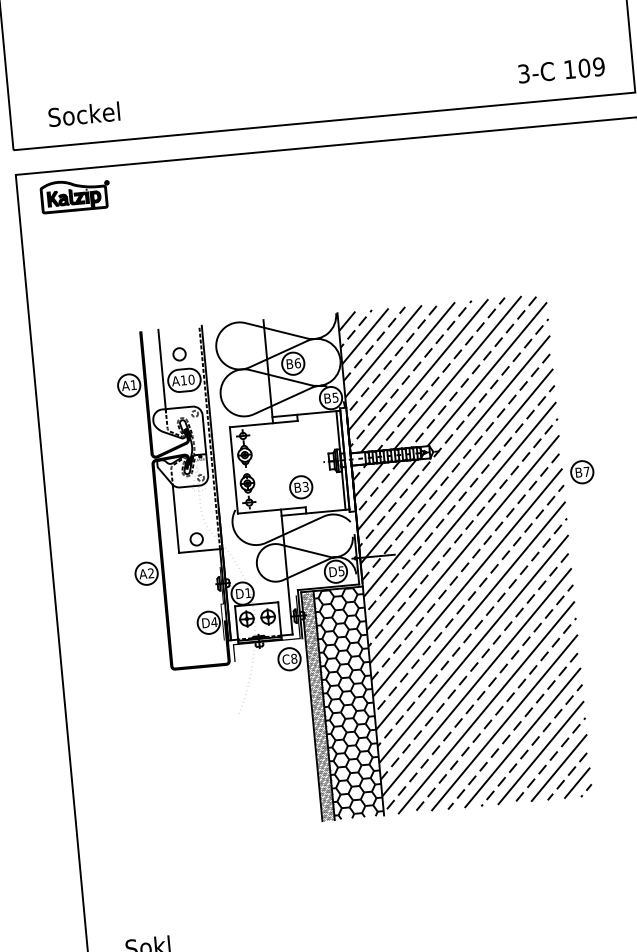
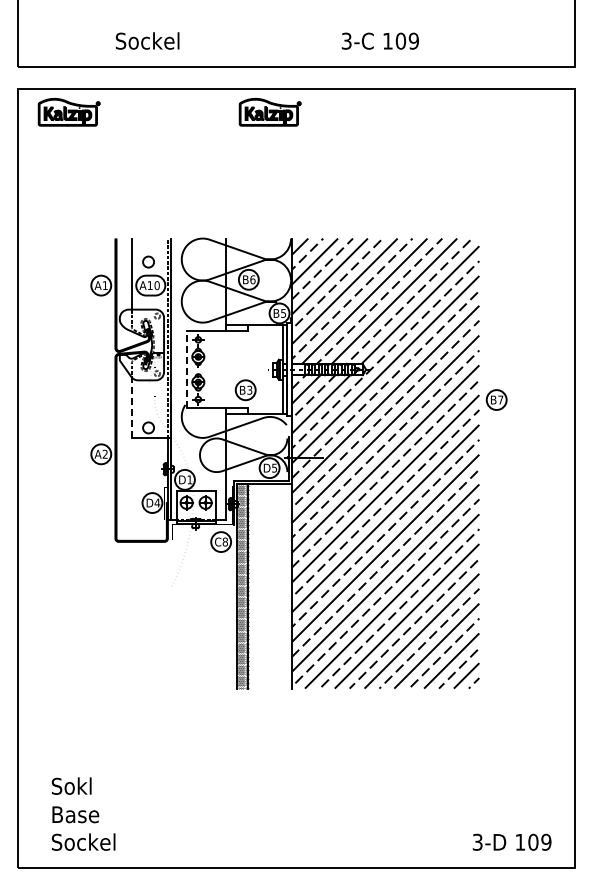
text: (560, 69) -> (379, 40), moved
text: (84, 113) -> (147, 40), moved
part: (299, 174) -> (269, 112), added
line: (234, 470) -> (187, 369), solid -> dashed
line: (175, 518) -> (131, 407), solid -> dashed
hatch: (349, 702) -> (270, 585), removed

